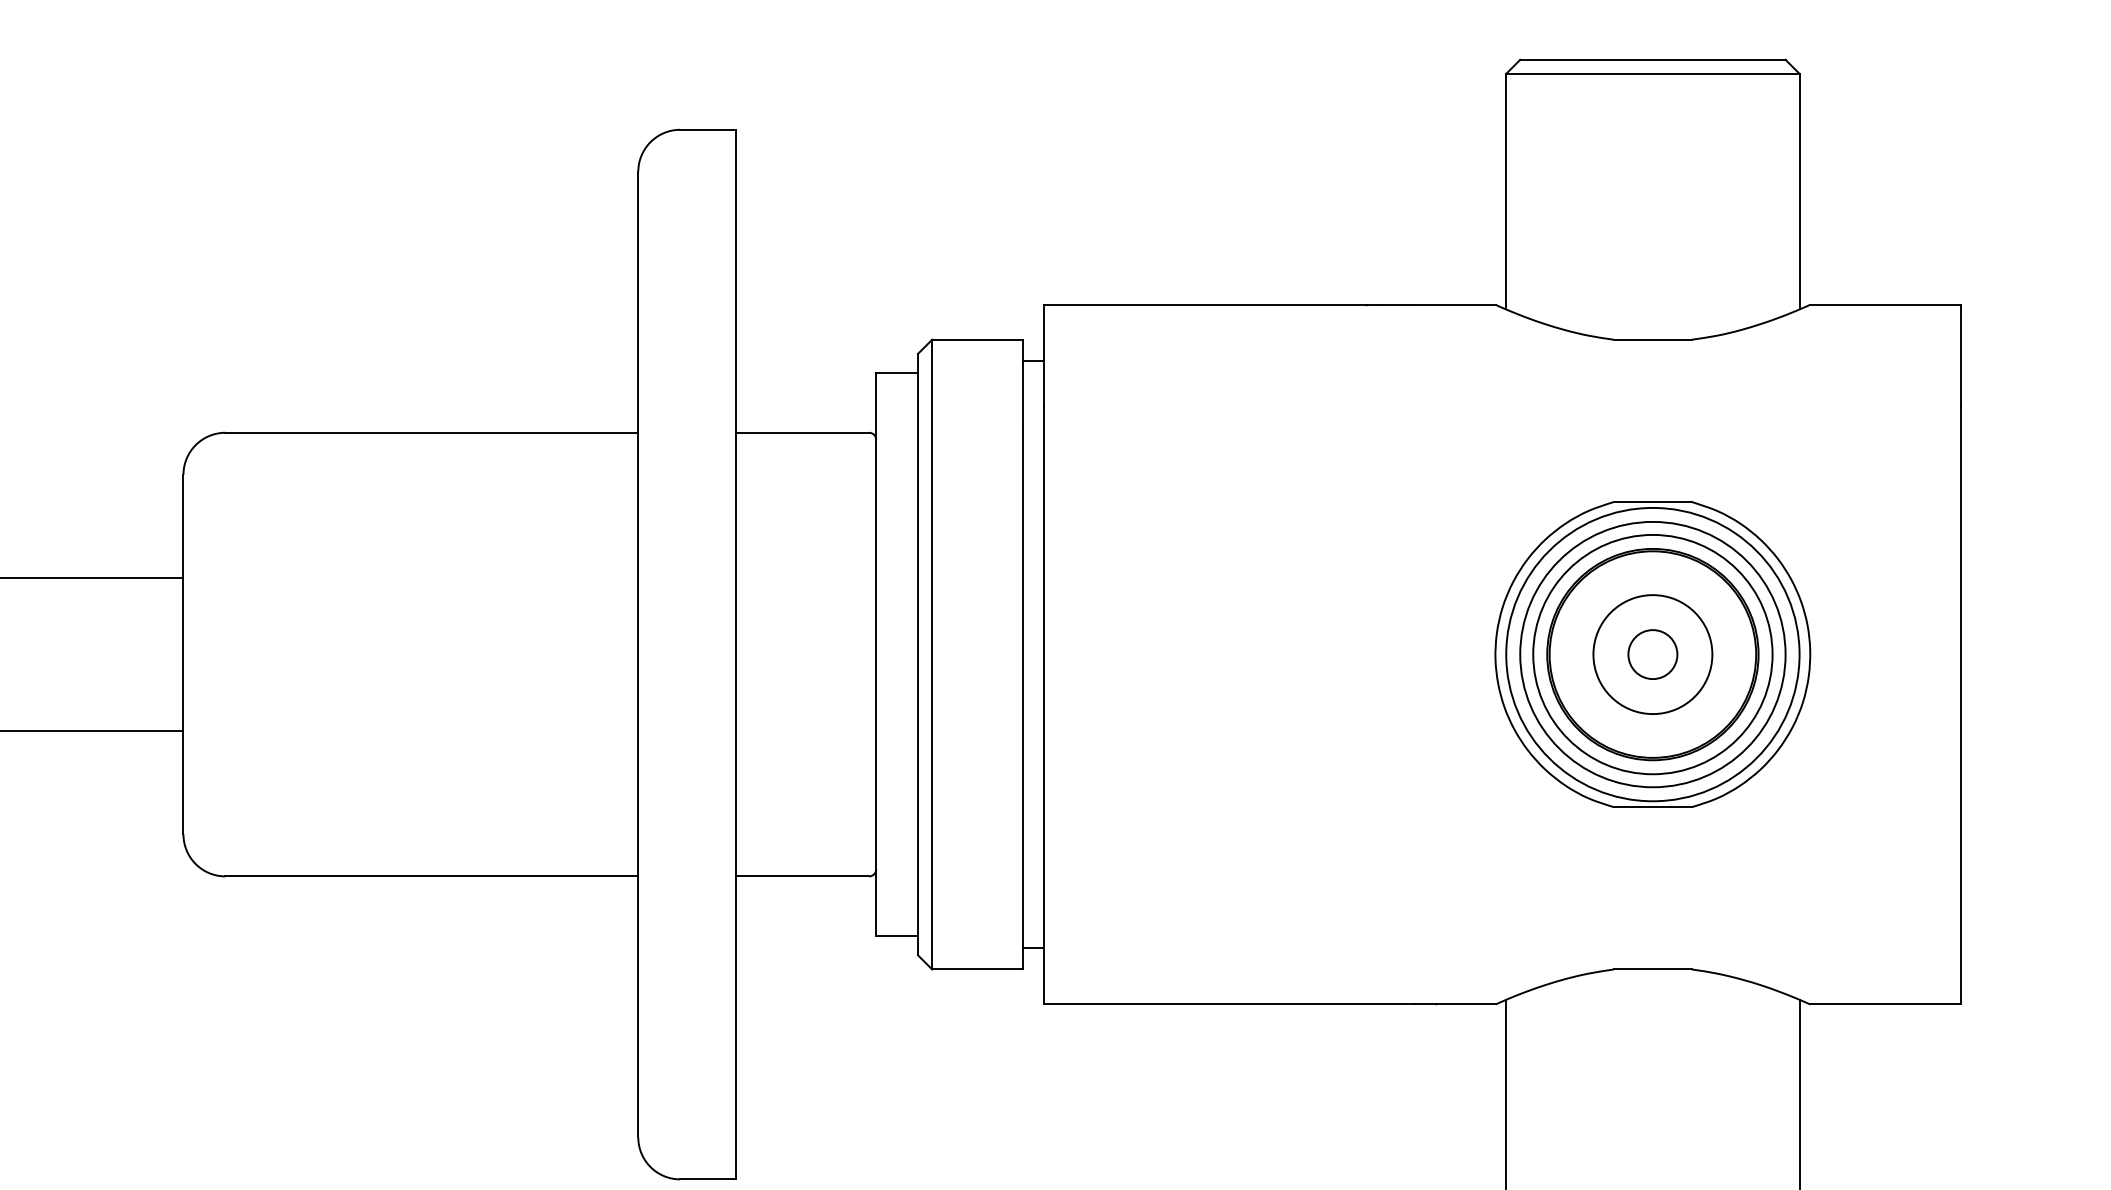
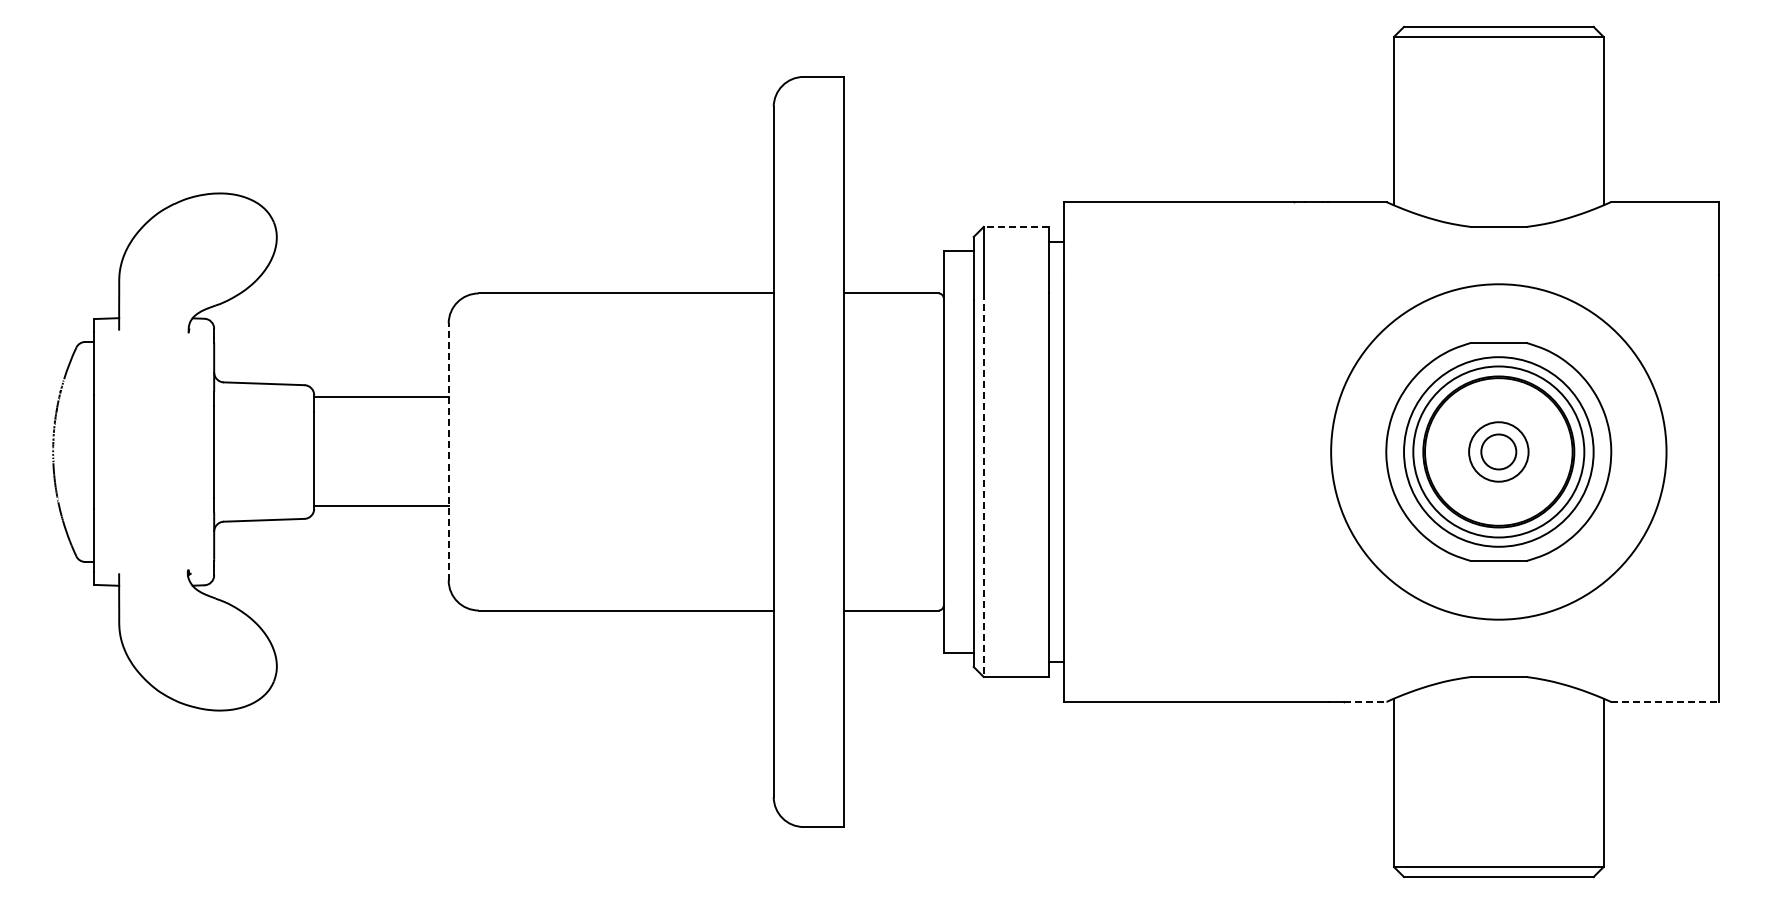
line: (977, 339) -> (1016, 226), solid -> dashed
line: (183, 653) -> (448, 451), solid -> dashed
circle: (1652, 653) -> (1498, 451), size x0.7
circle: (1652, 653) -> (1498, 451), size x1.6
line: (931, 701) -> (983, 485), solid -> dashed
line: (1466, 1005) -> (1365, 702), solid -> dashed
line: (1884, 1005) -> (1664, 702), solid -> dashed

